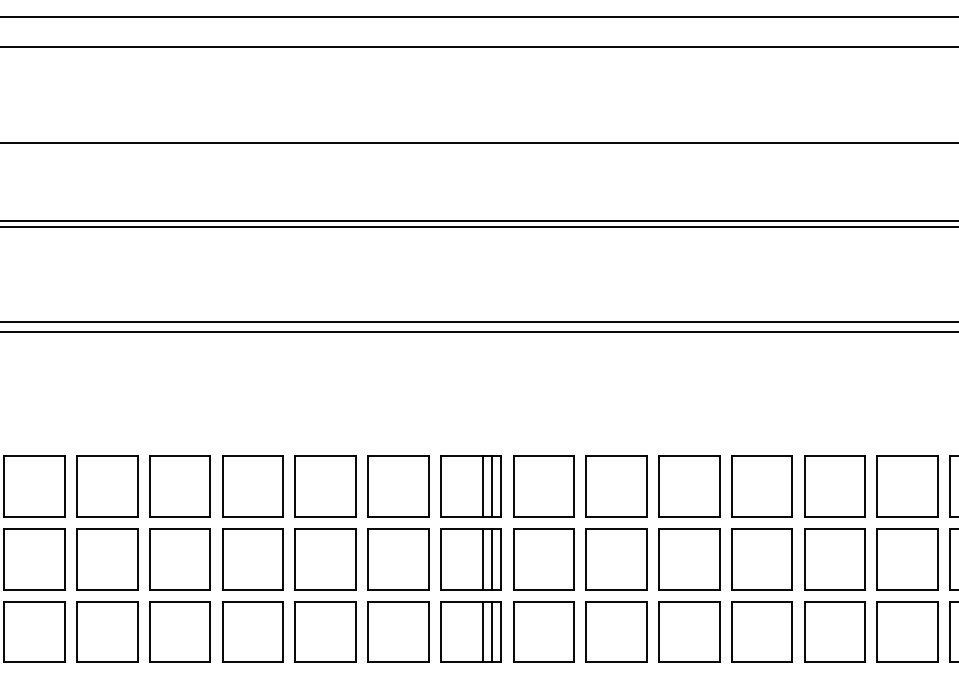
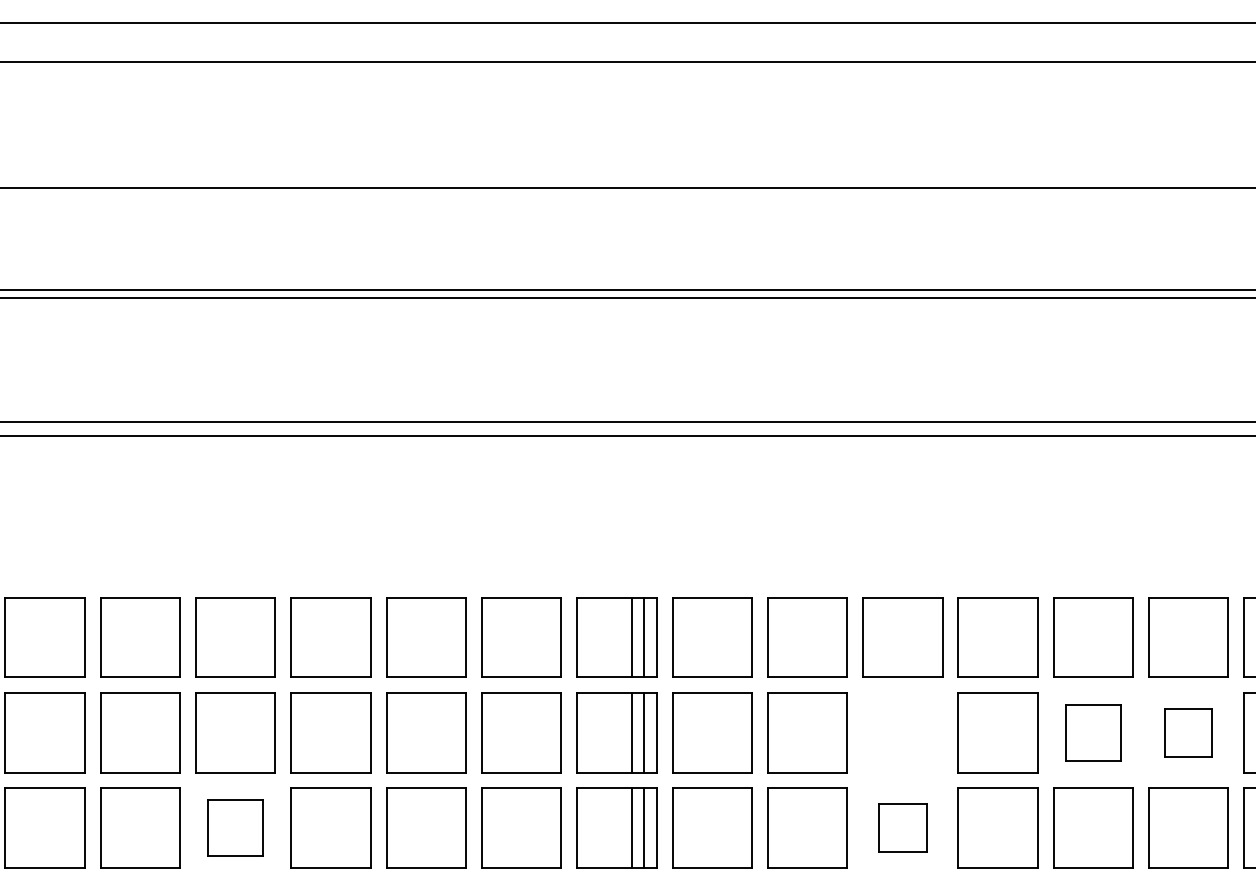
part: (689, 558) -> (902, 732), removed
part: (834, 558) -> (1093, 732), size x0.7
part: (907, 558) -> (1188, 732), size x0.6
part: (179, 631) -> (235, 827), size x0.7
part: (689, 631) -> (902, 827), size x0.6

